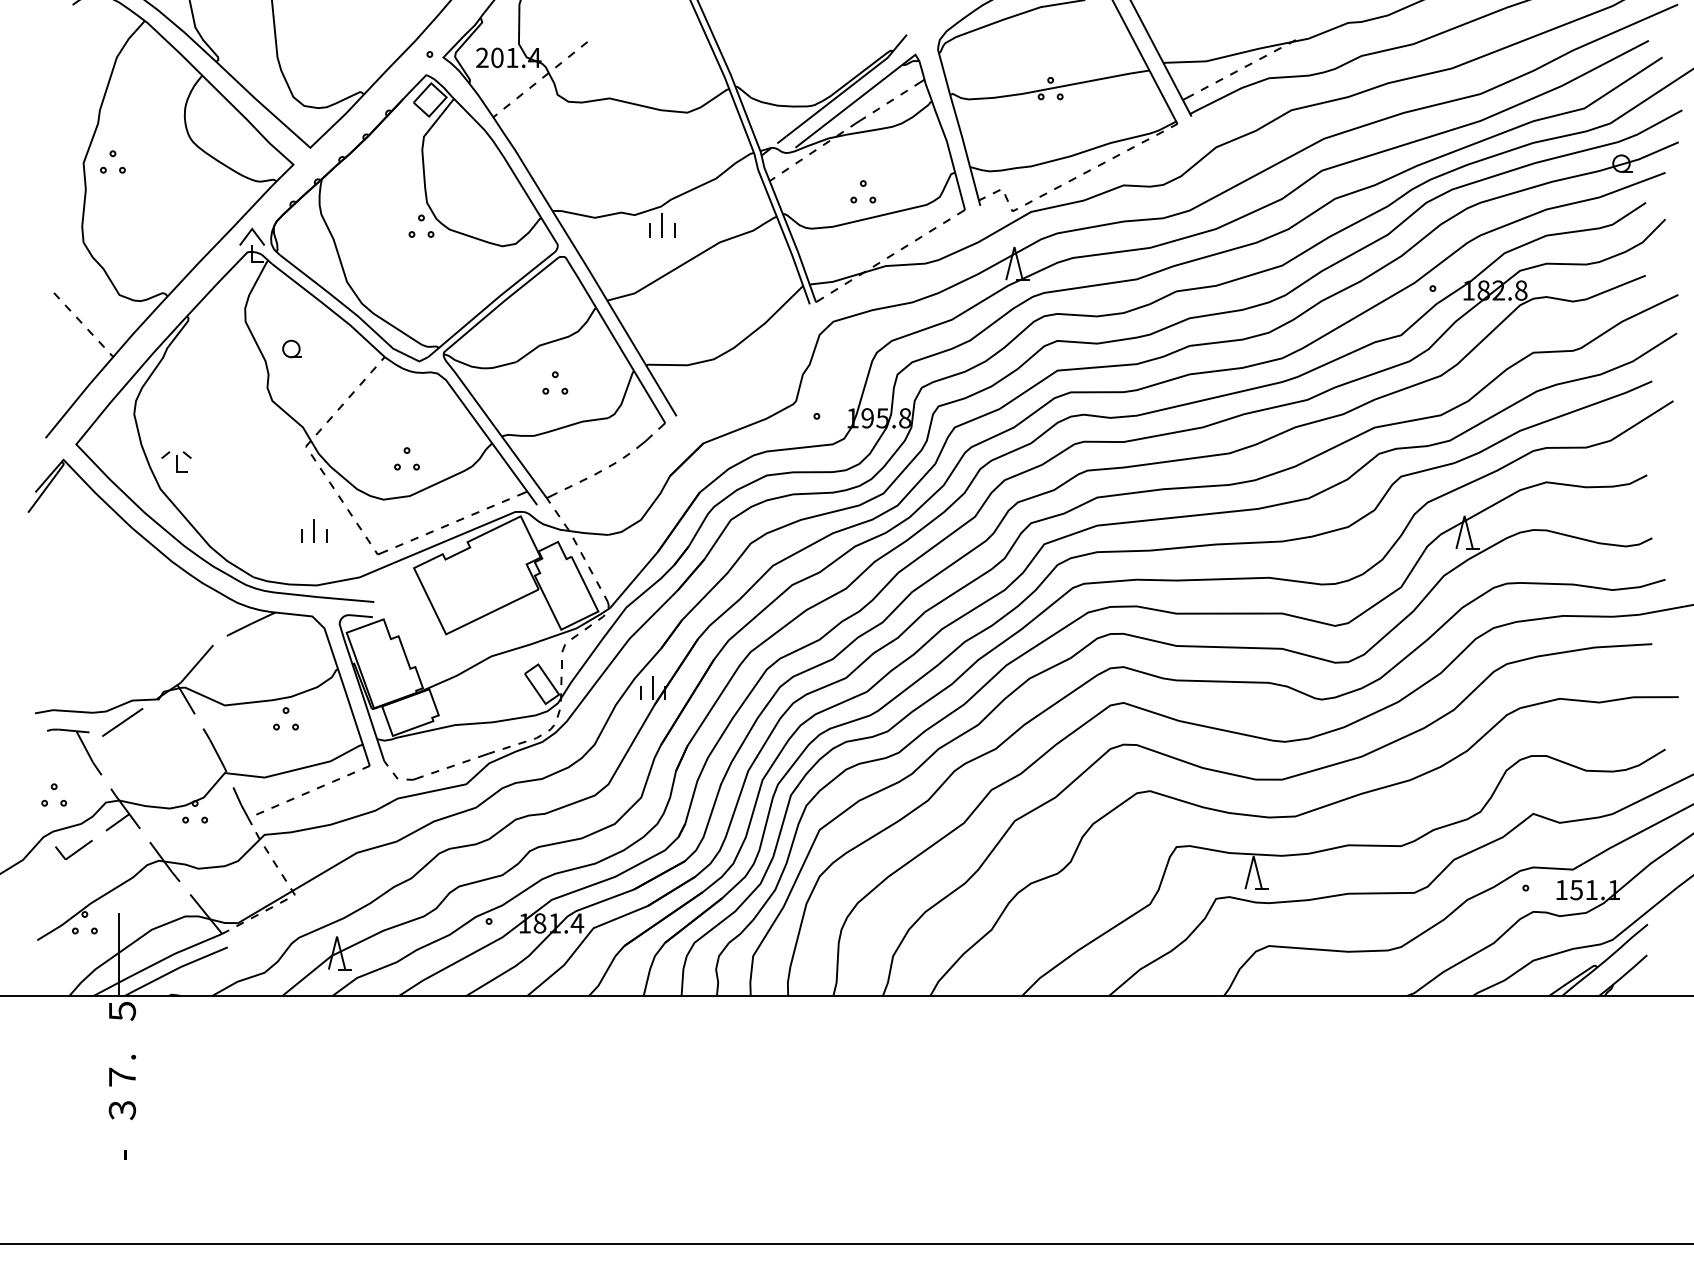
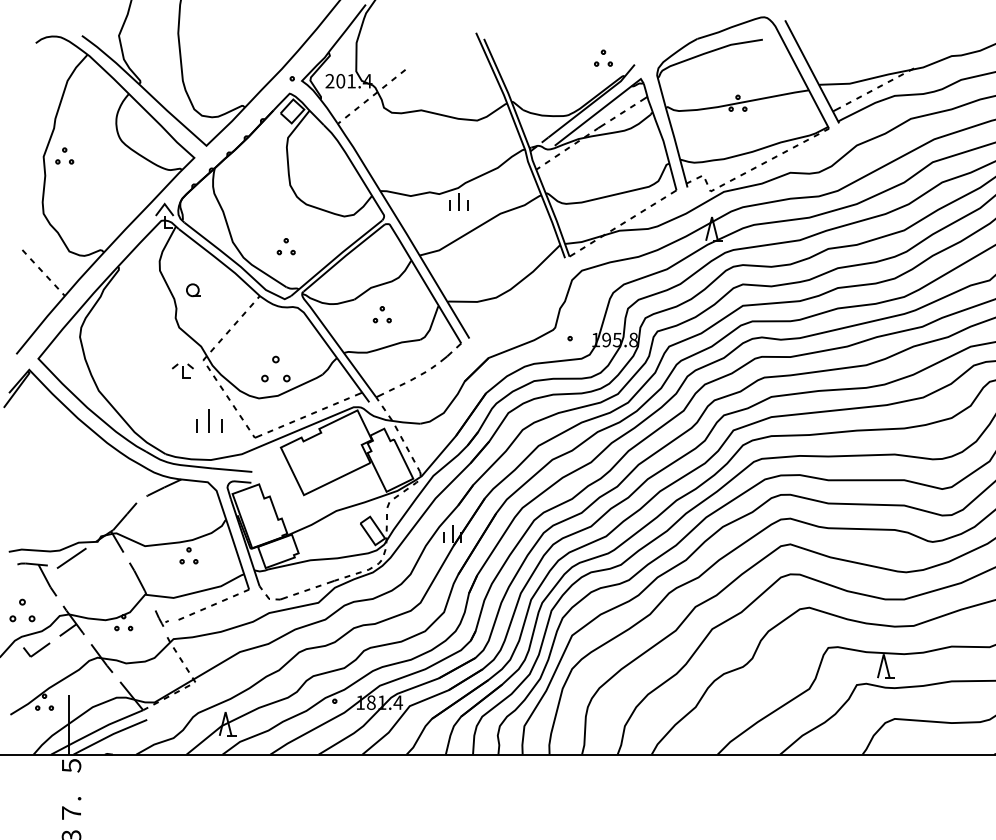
part: (863, 191) -> (603, 57), moved
part: (421, 225) -> (286, 246), moved
part: (406, 458) -> (275, 368), size x1.6
part: (176, 461) -> (182, 371), moved
part: (314, 530) -> (209, 420), size x1.4
part: (54, 794) -> (22, 610), size x1.4
part: (248, 806) -> (162, 618), size x0.6

